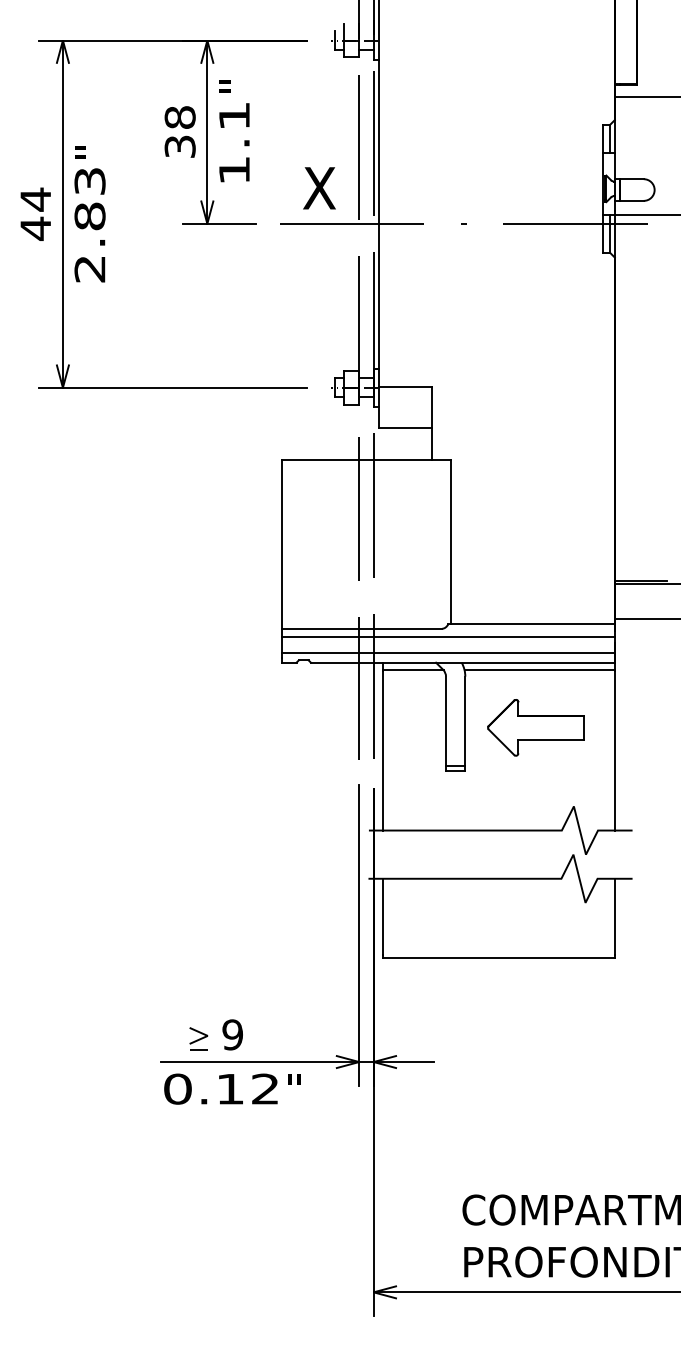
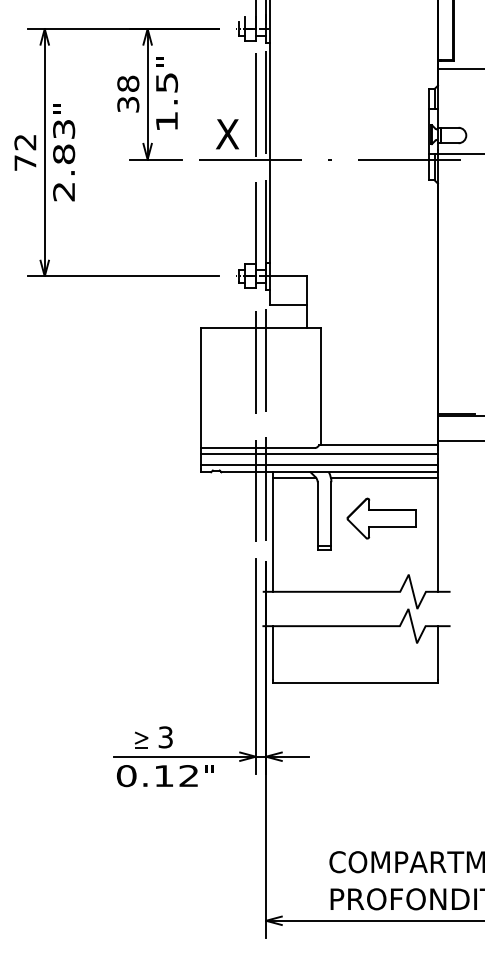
text: (235, 115) -> (167, 82), 1.1 -> 1.5
text: (35, 213) -> (25, 152), 44 -> 72
text: (232, 1035) -> (165, 737), 9 -> 3

